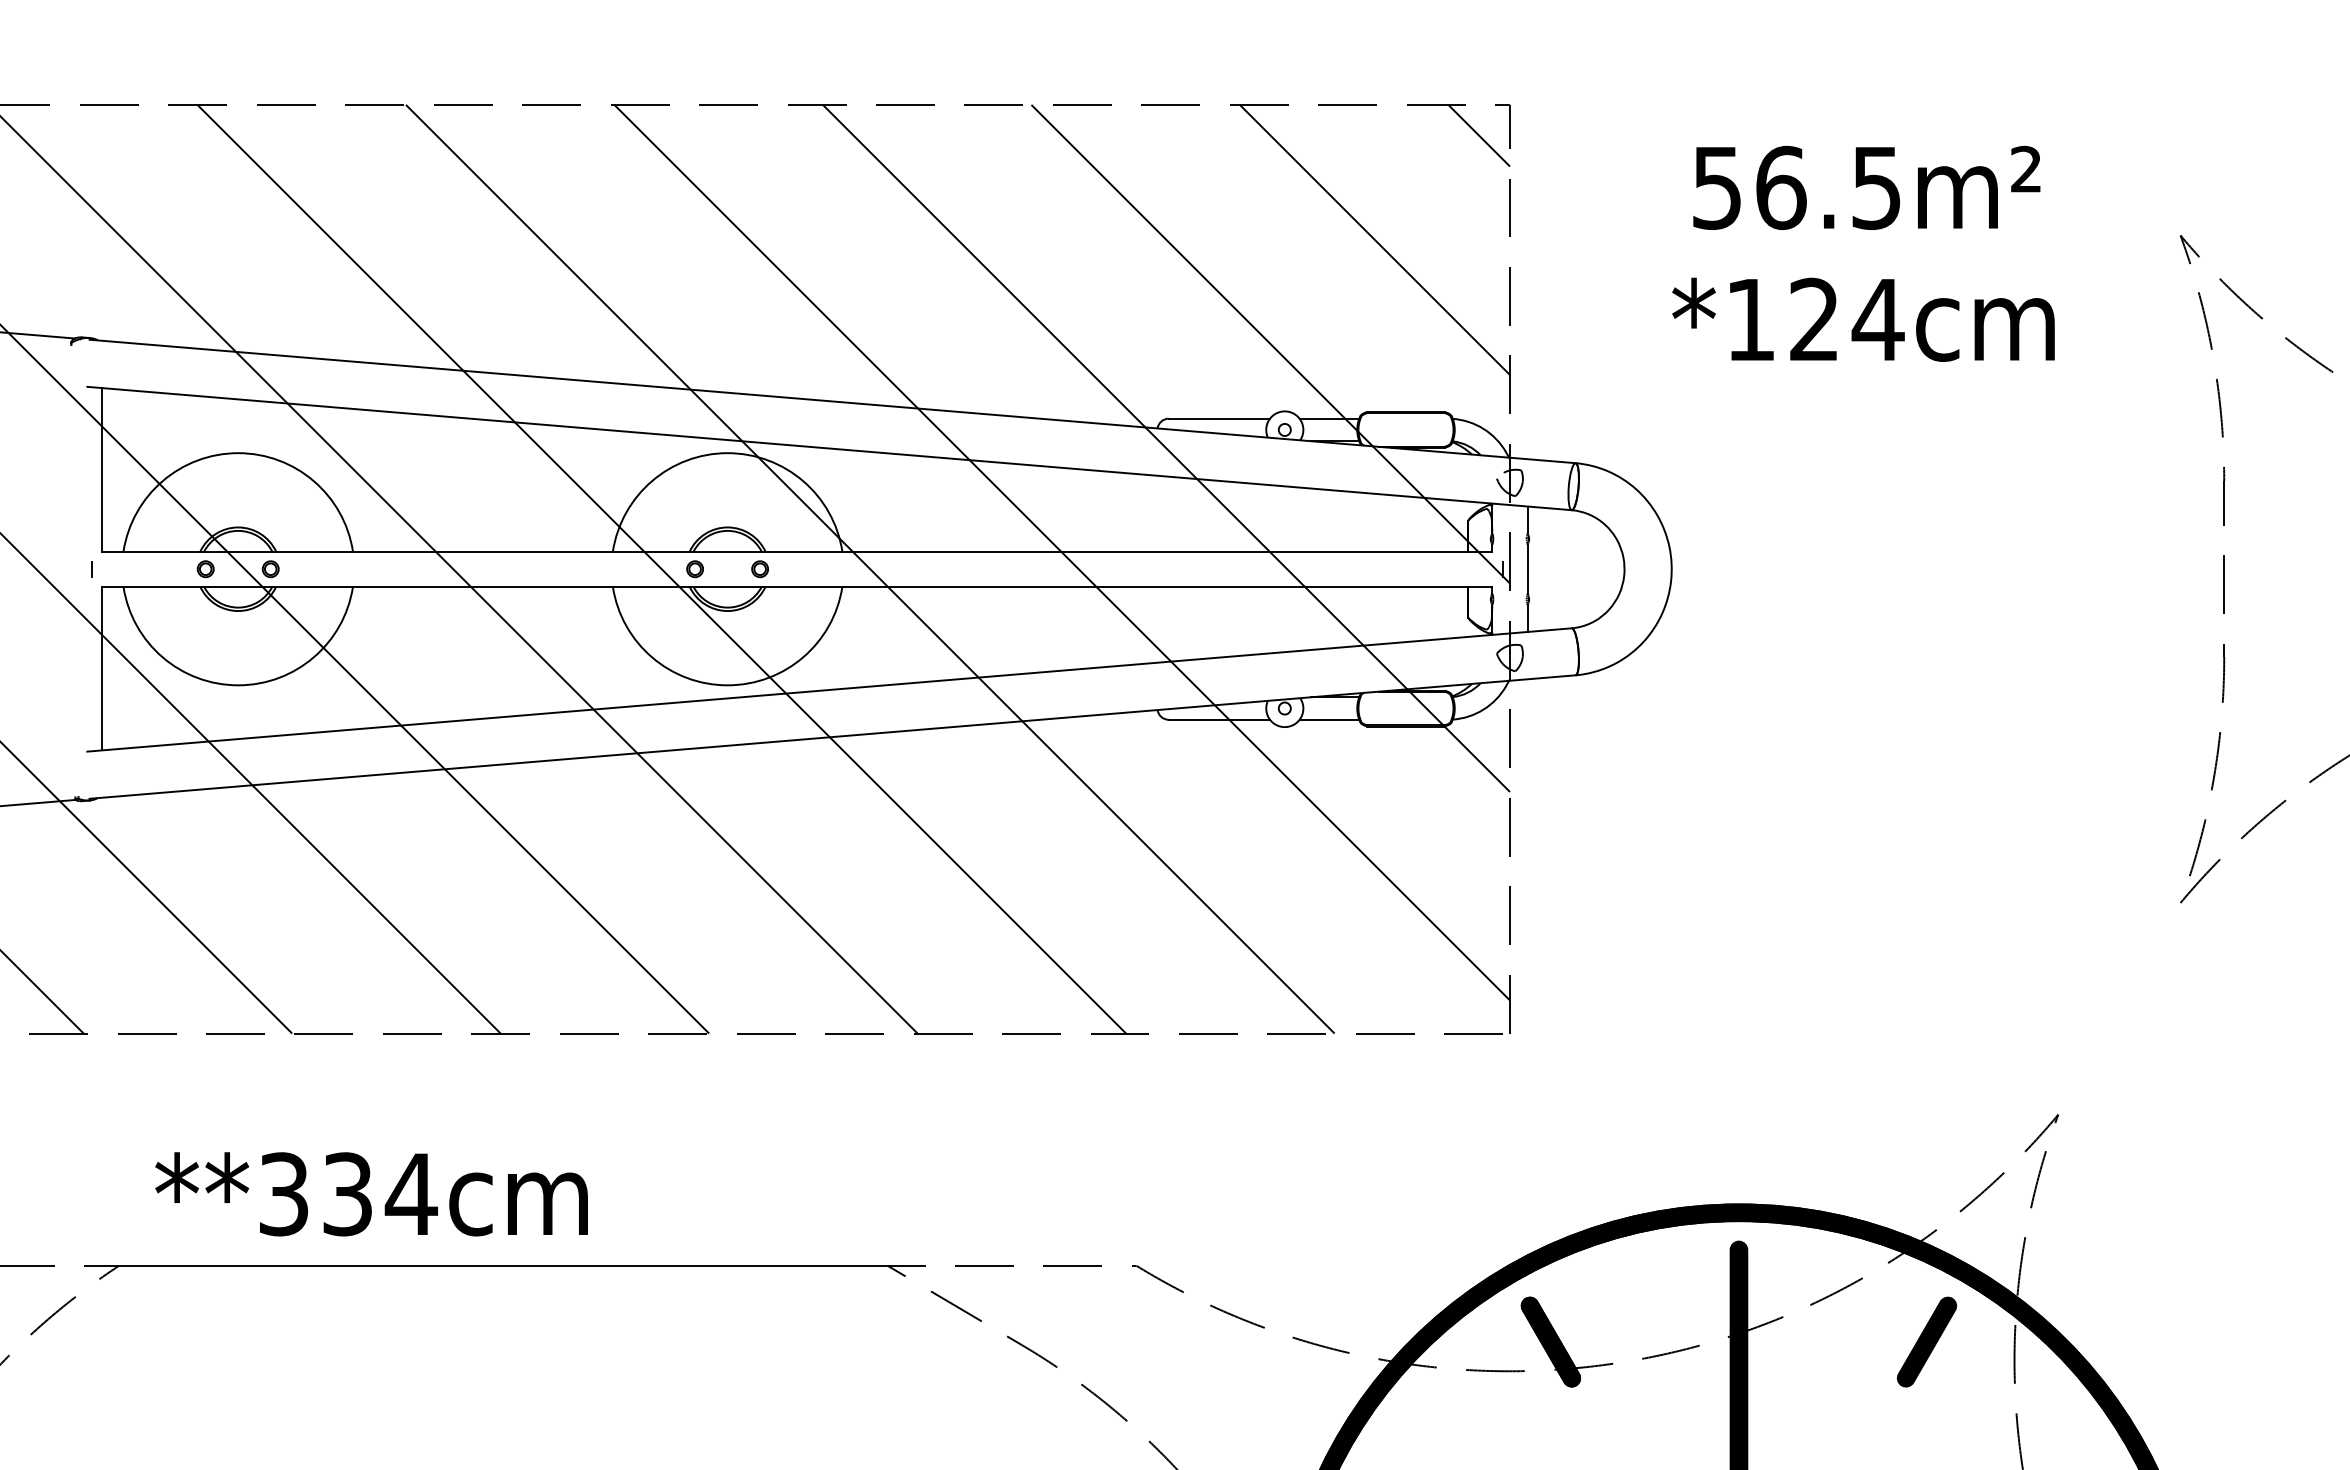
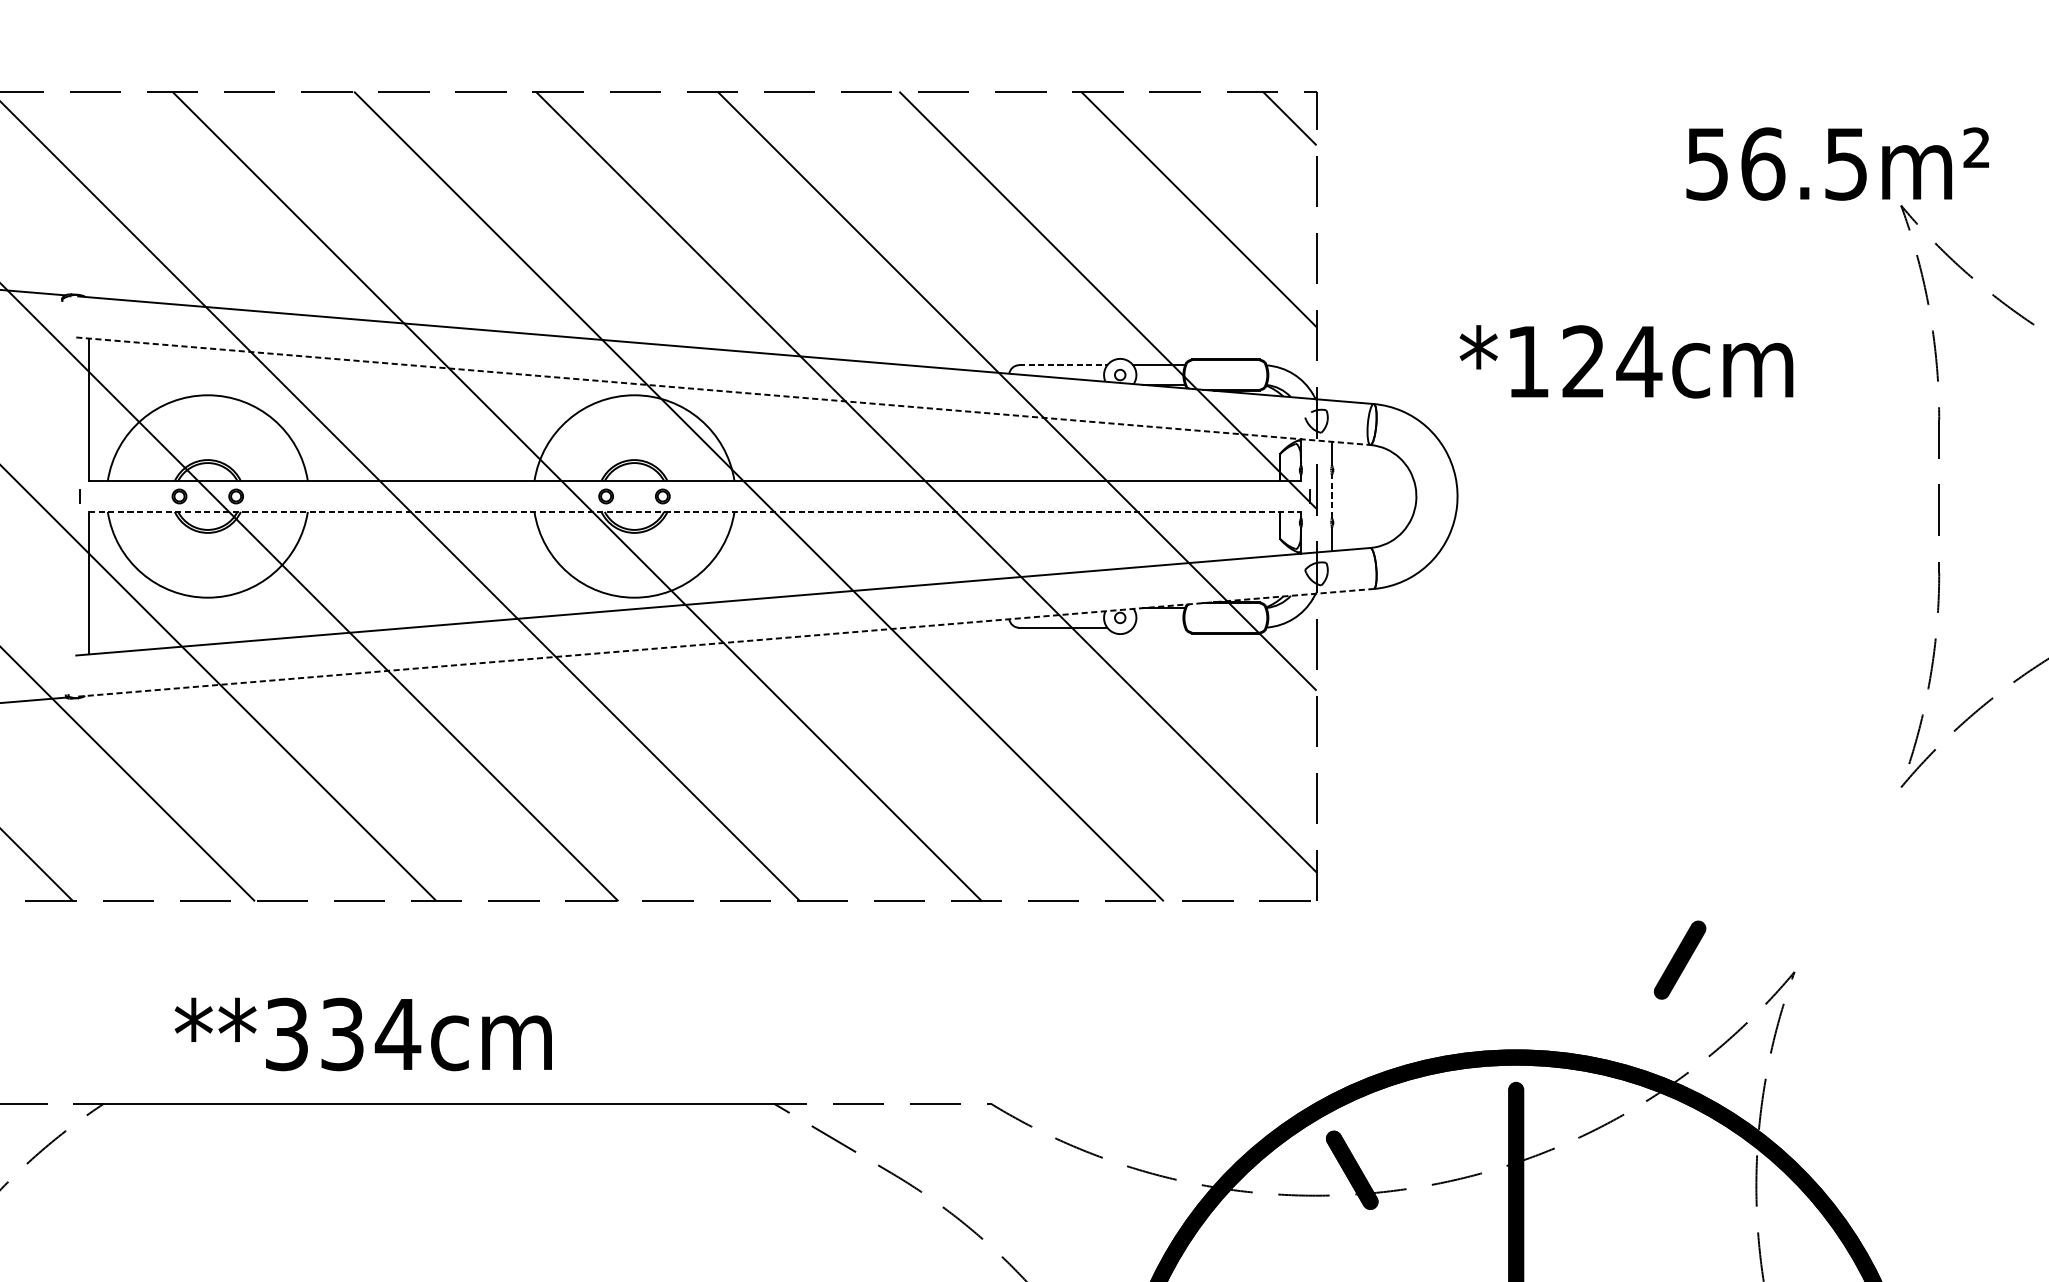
text: (1866, 187) -> (1837, 163), moved
text: (1863, 319) -> (1626, 361), moved
line: (1219, 418) -> (1063, 365), solid -> dashed
line: (829, 448) -> (723, 391), solid -> dashed
line: (1527, 568) -> (1331, 495), solid -> dashed
line: (797, 586) -> (695, 511), solid -> dashed
line: (1329, 719) -> (1159, 627), removed
line: (832, 737) -> (725, 643), solid -> dashed
text: (371, 1194) -> (363, 1034), moved
part: (1926, 1341) -> (1679, 959), moved

